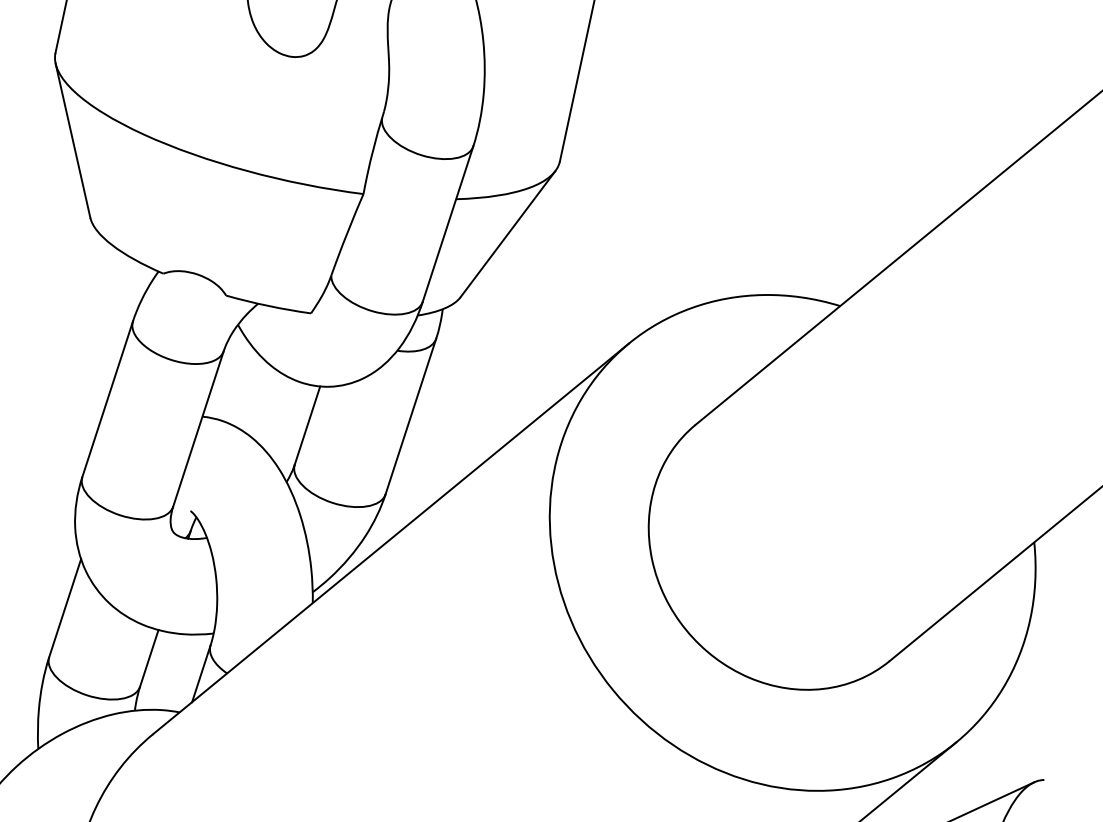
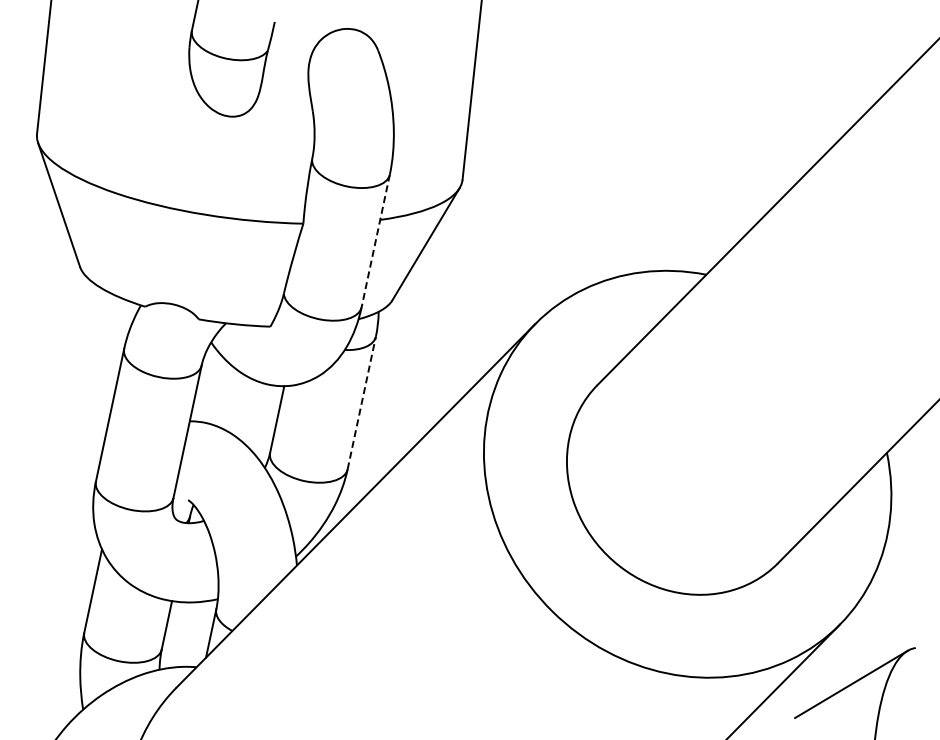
line: (447, 223) -> (375, 240), solid -> dashed
line: (410, 415) -> (361, 402), solid -> dashed

